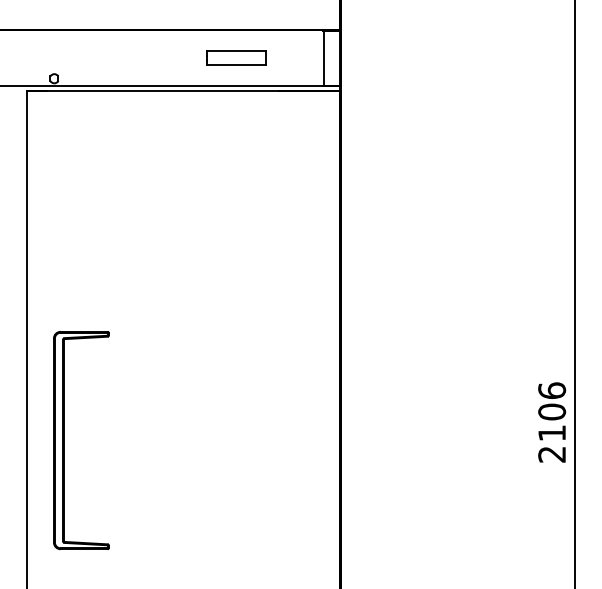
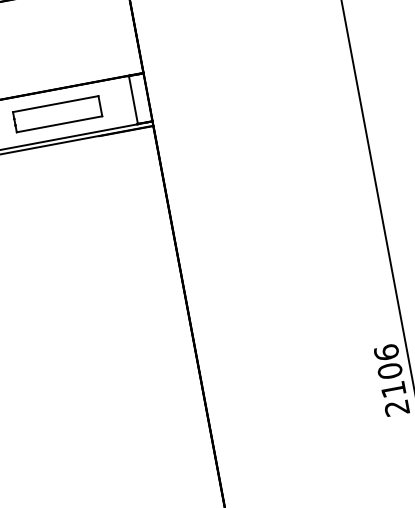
part: (236, 58) -> (57, 114), size x1.67

